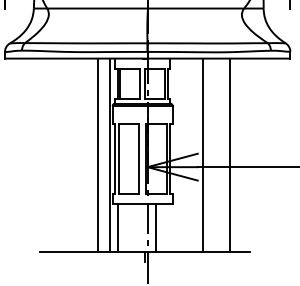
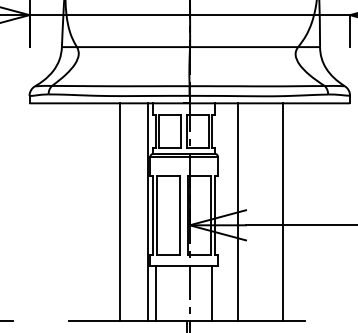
line: (97, 154) -> (119, 211), moved
line: (202, 154) -> (237, 211), moved
line: (156, 227) -> (212, 293), moved

